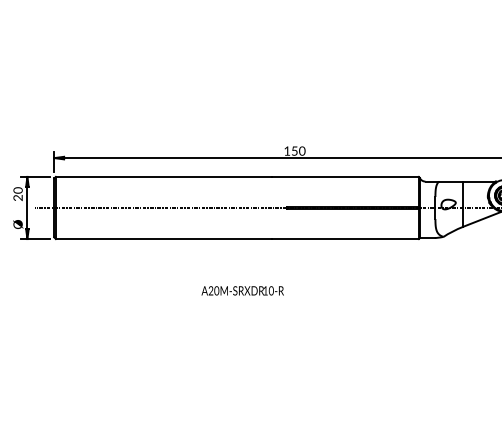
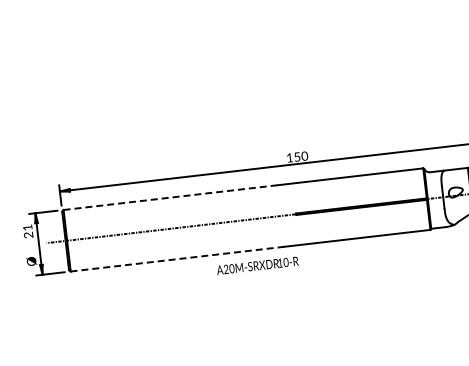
line: (163, 176) -> (170, 197), solid -> dashed
text: (17, 190) -> (27, 227), 20 -> 21
line: (163, 239) -> (177, 259), solid -> dashed
text: (242, 290) -> (257, 265), moved

